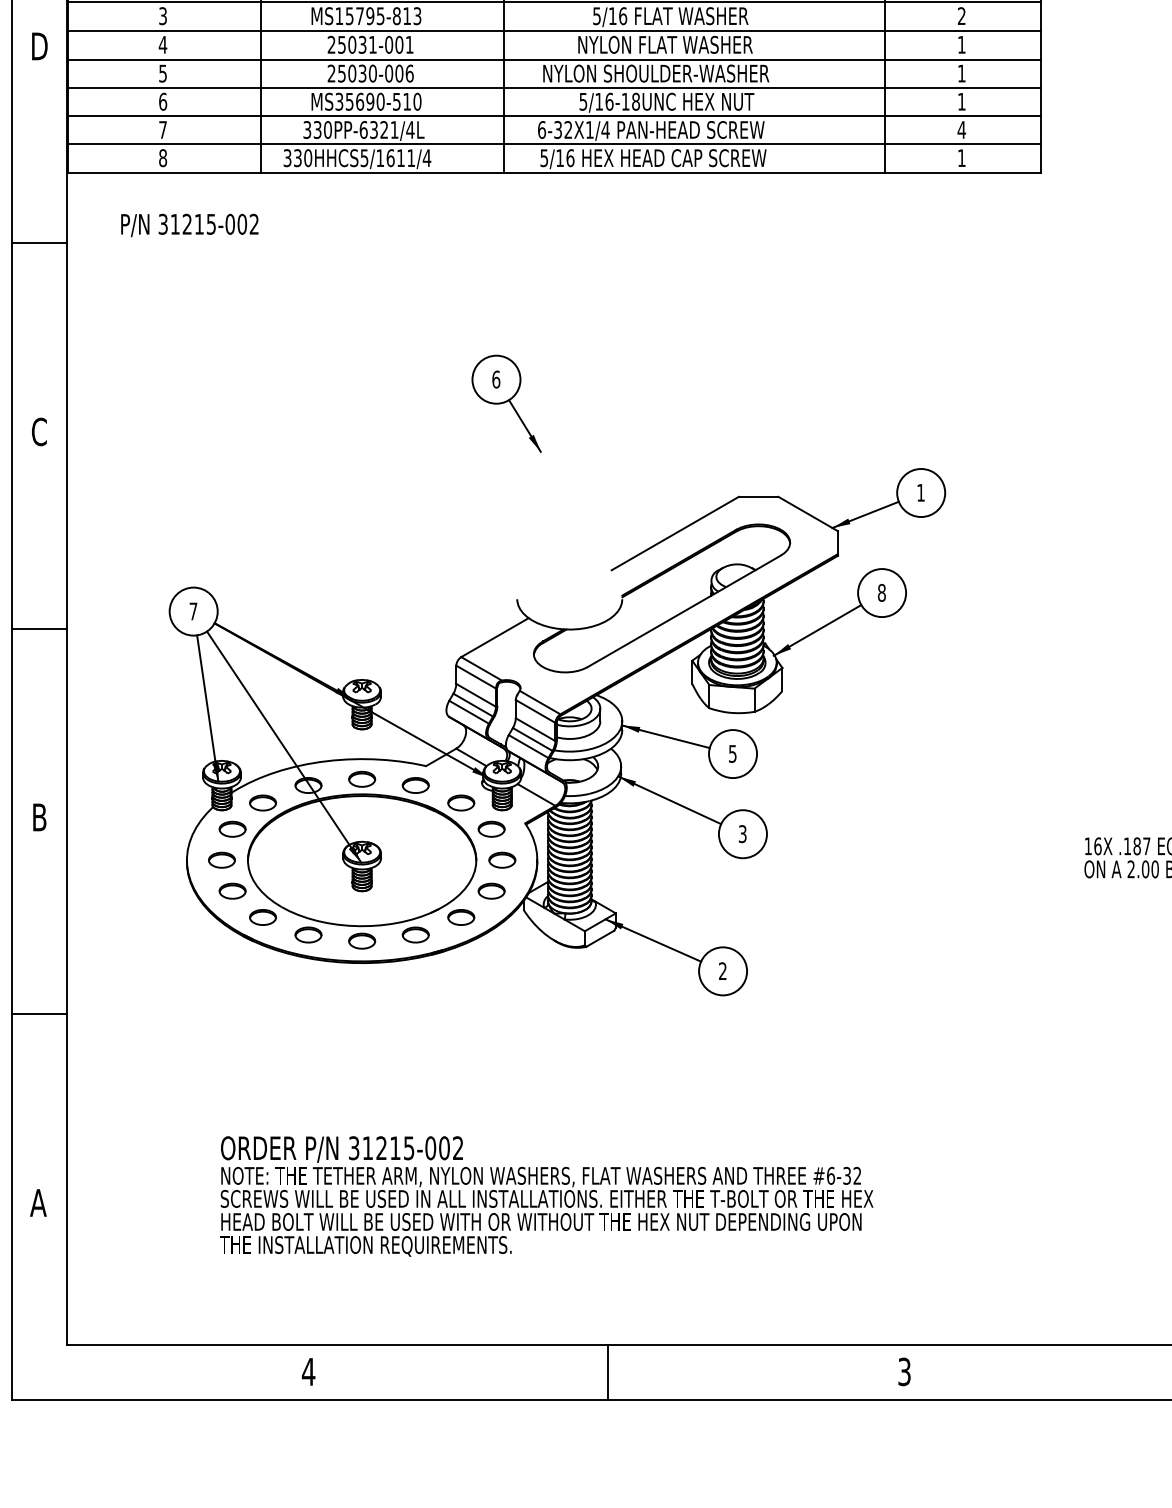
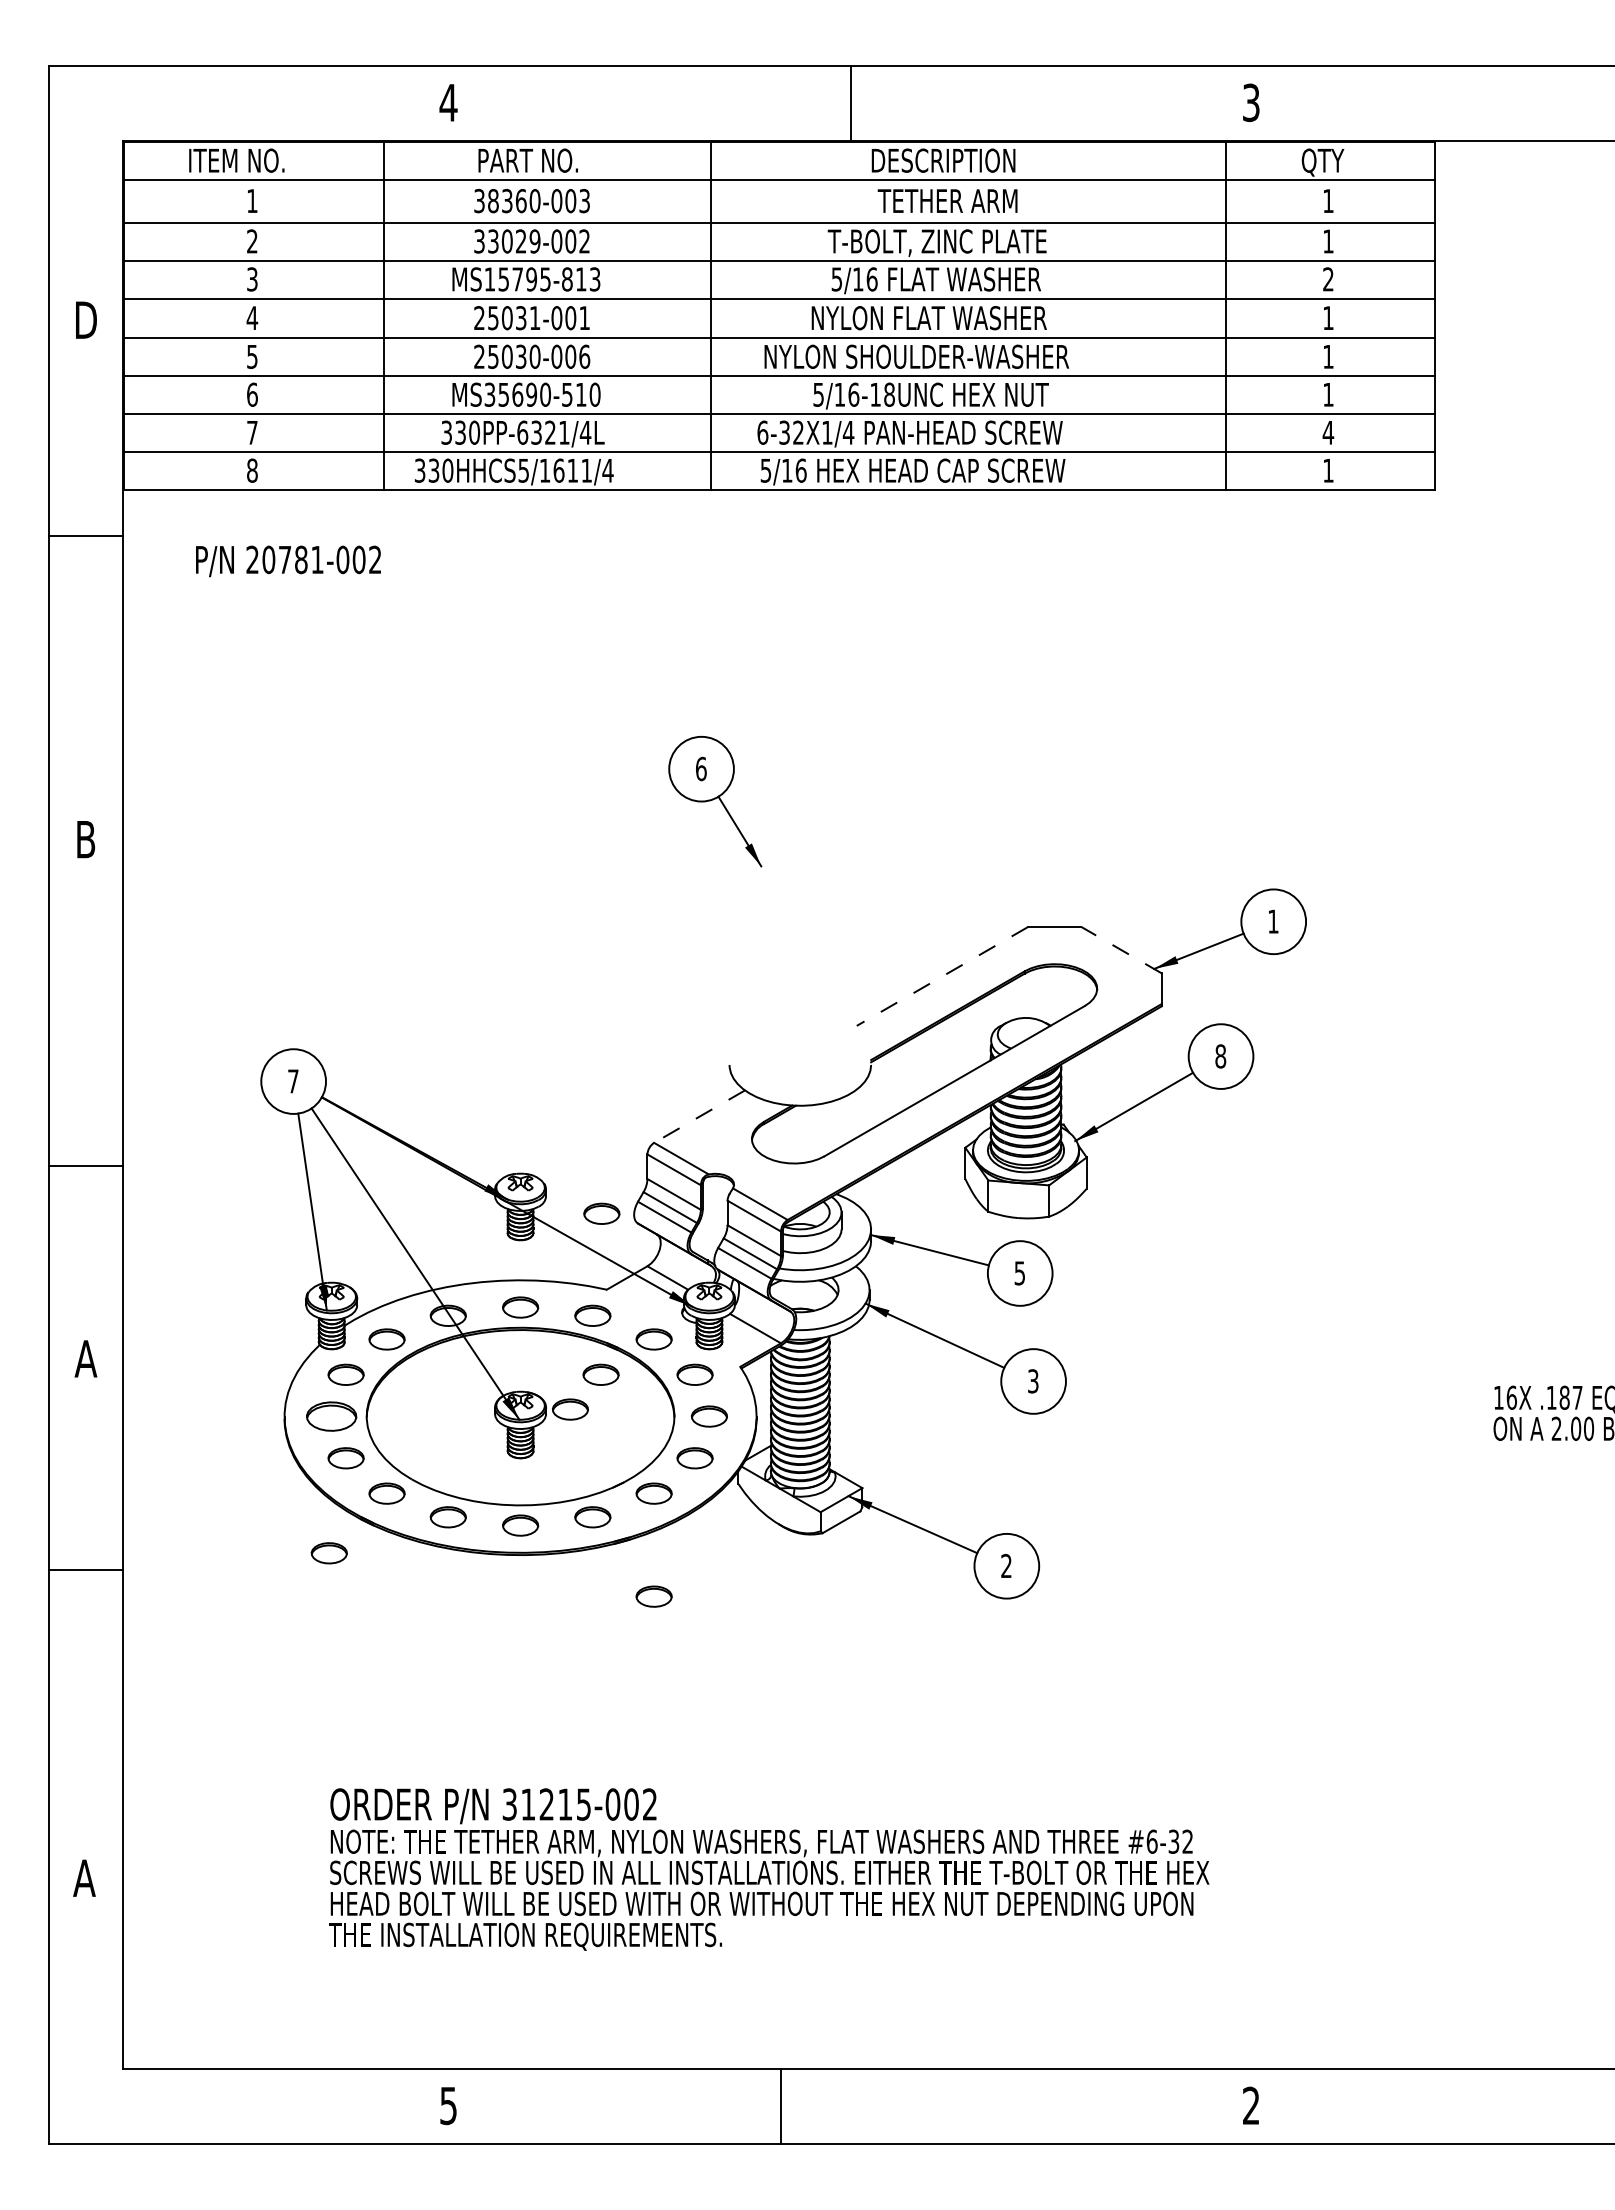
text: (186, 224) -> (284, 559), 31215-002 -> 20781-002
line: (39, 243) -> (85, 535), moved
text: (39, 431) -> (85, 839), C -> B
line: (808, 513) -> (1121, 949), solid -> dashed
line: (675, 533) -> (942, 976), solid -> dashed
line: (39, 629) -> (85, 1166), moved
line: (494, 637) -> (699, 1116), solid -> dashed
part: (422, 709) -> (601, 1213), added
text: (39, 817) -> (85, 1358), B -> A
part: (421, 829) -> (600, 1374), added
part: (399, 855) -> (570, 1409), added
part: (221, 860) -> (331, 1416), size x1.4
part: (219, 961) -> (328, 1553), added
part: (460, 993) -> (653, 1596), added
line: (39, 1014) -> (85, 1570), moved
text: (904, 1371) -> (1251, 2105), 3 -> 2
text: (308, 1372) -> (448, 2106), 4 -> 5
line: (607, 1372) -> (781, 2106), moved

